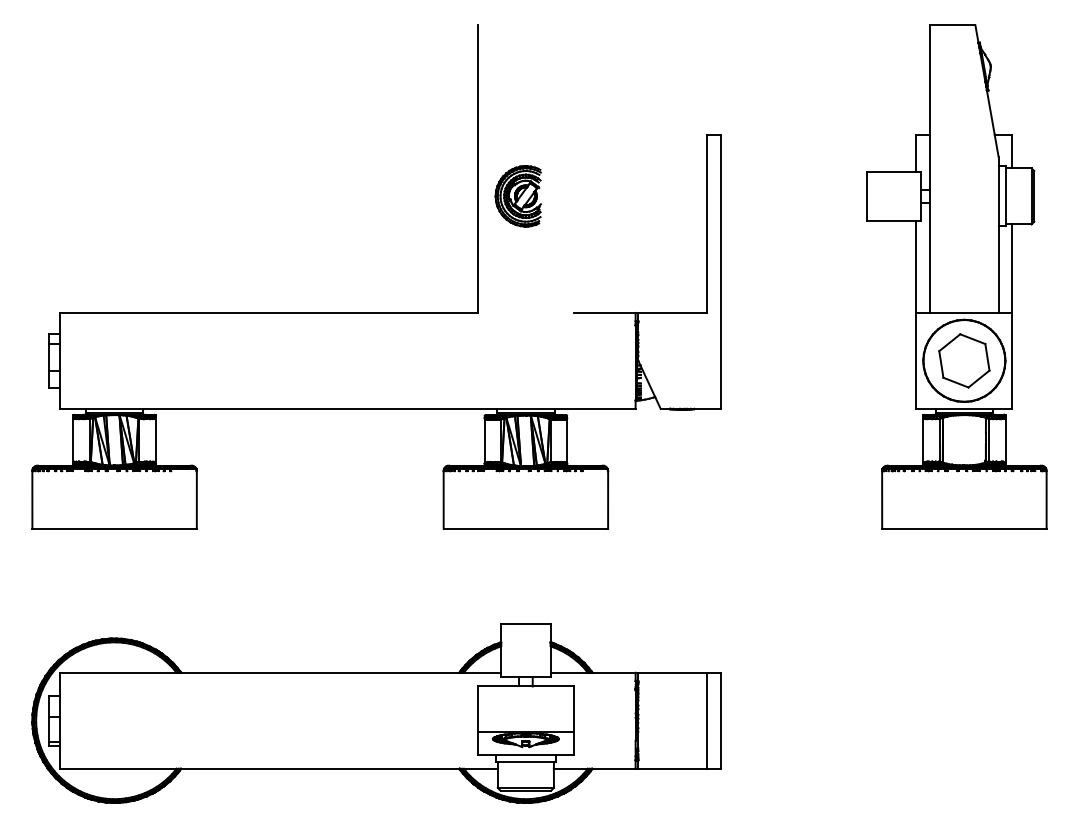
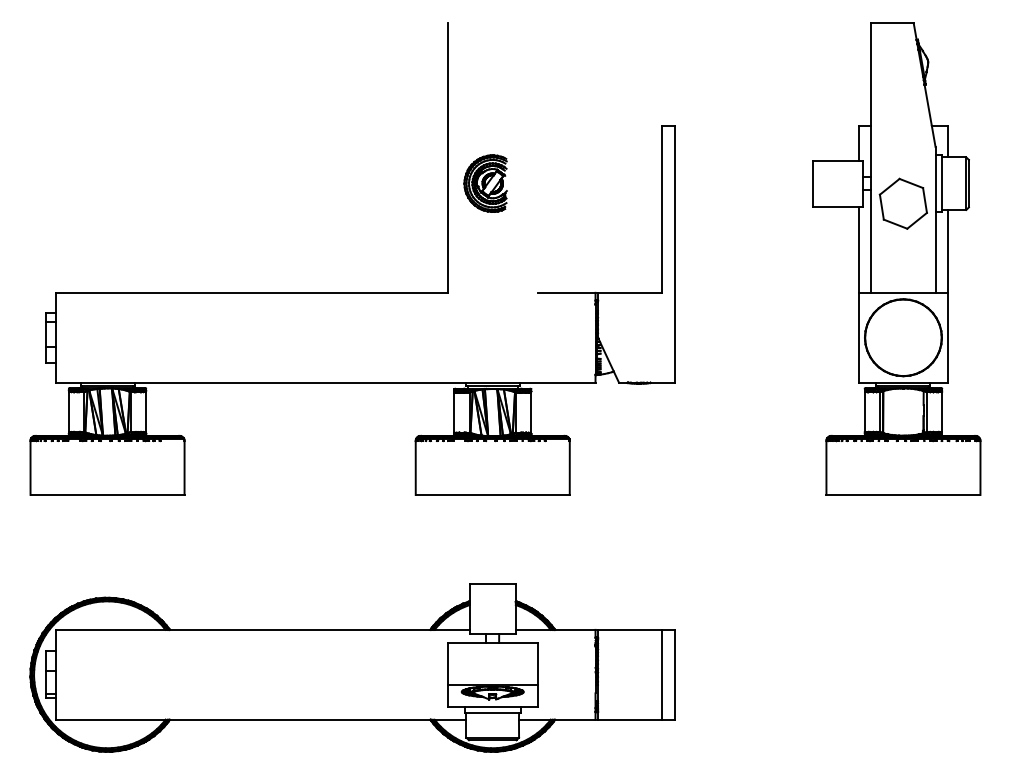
part: (964, 360) -> (903, 203), moved

